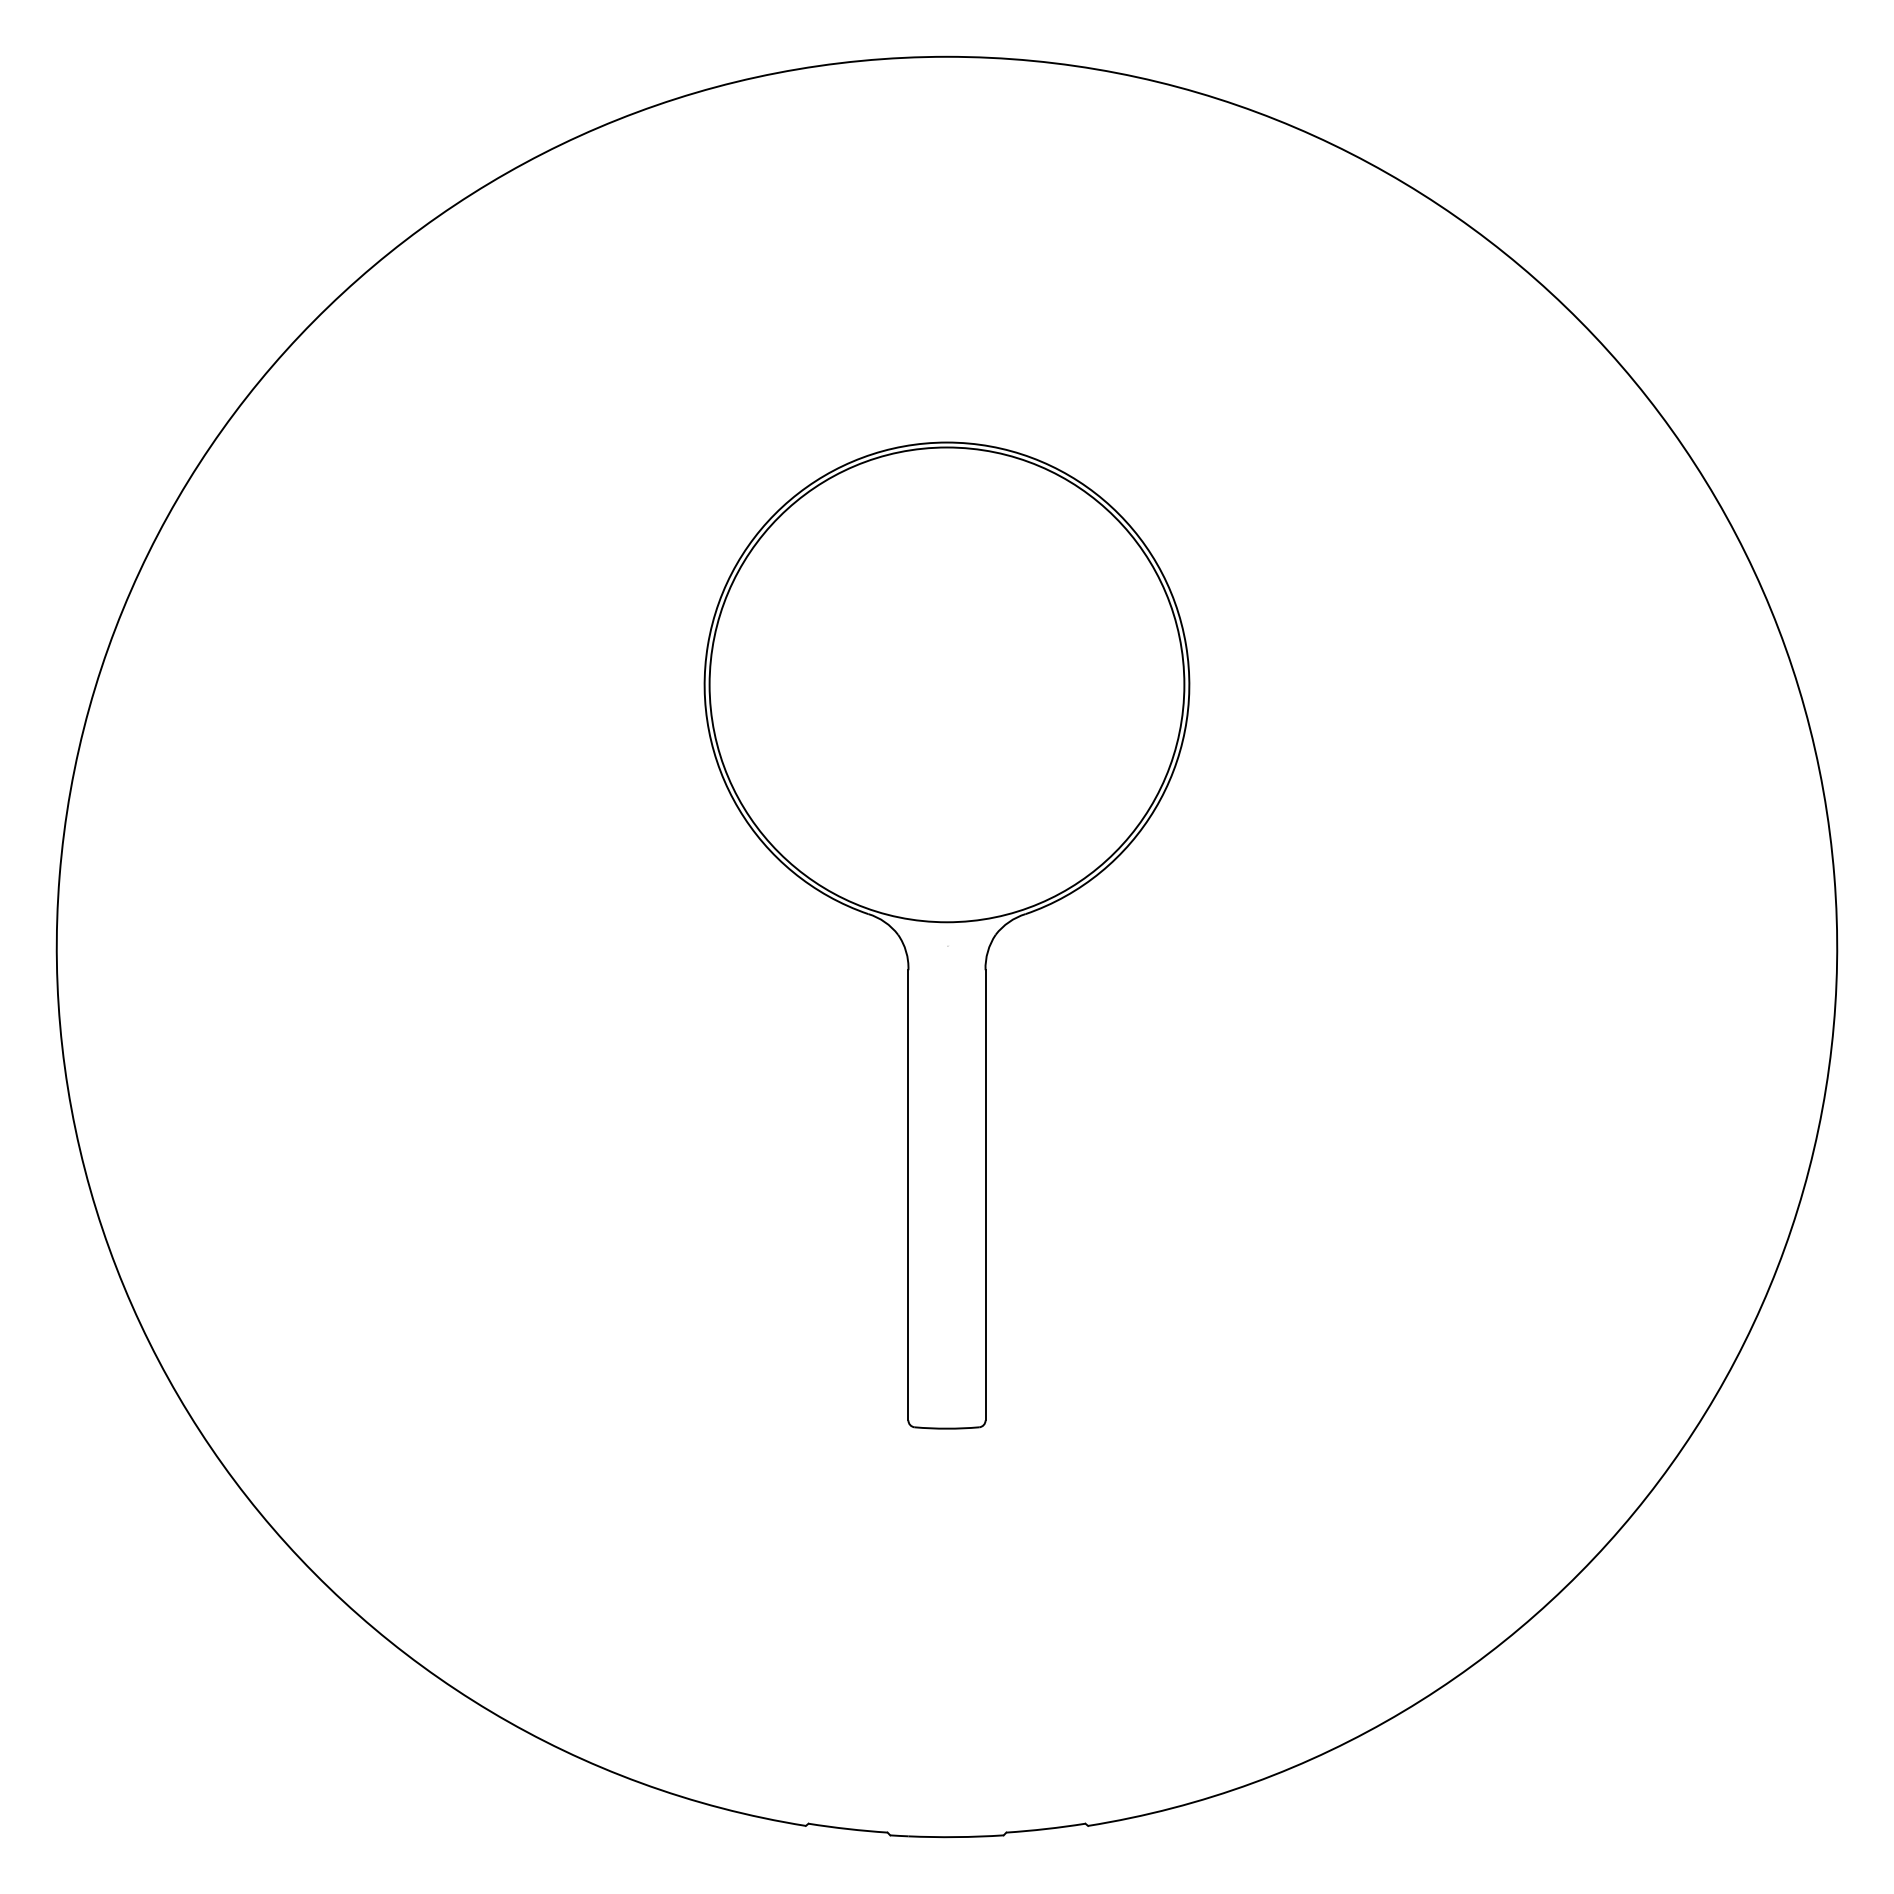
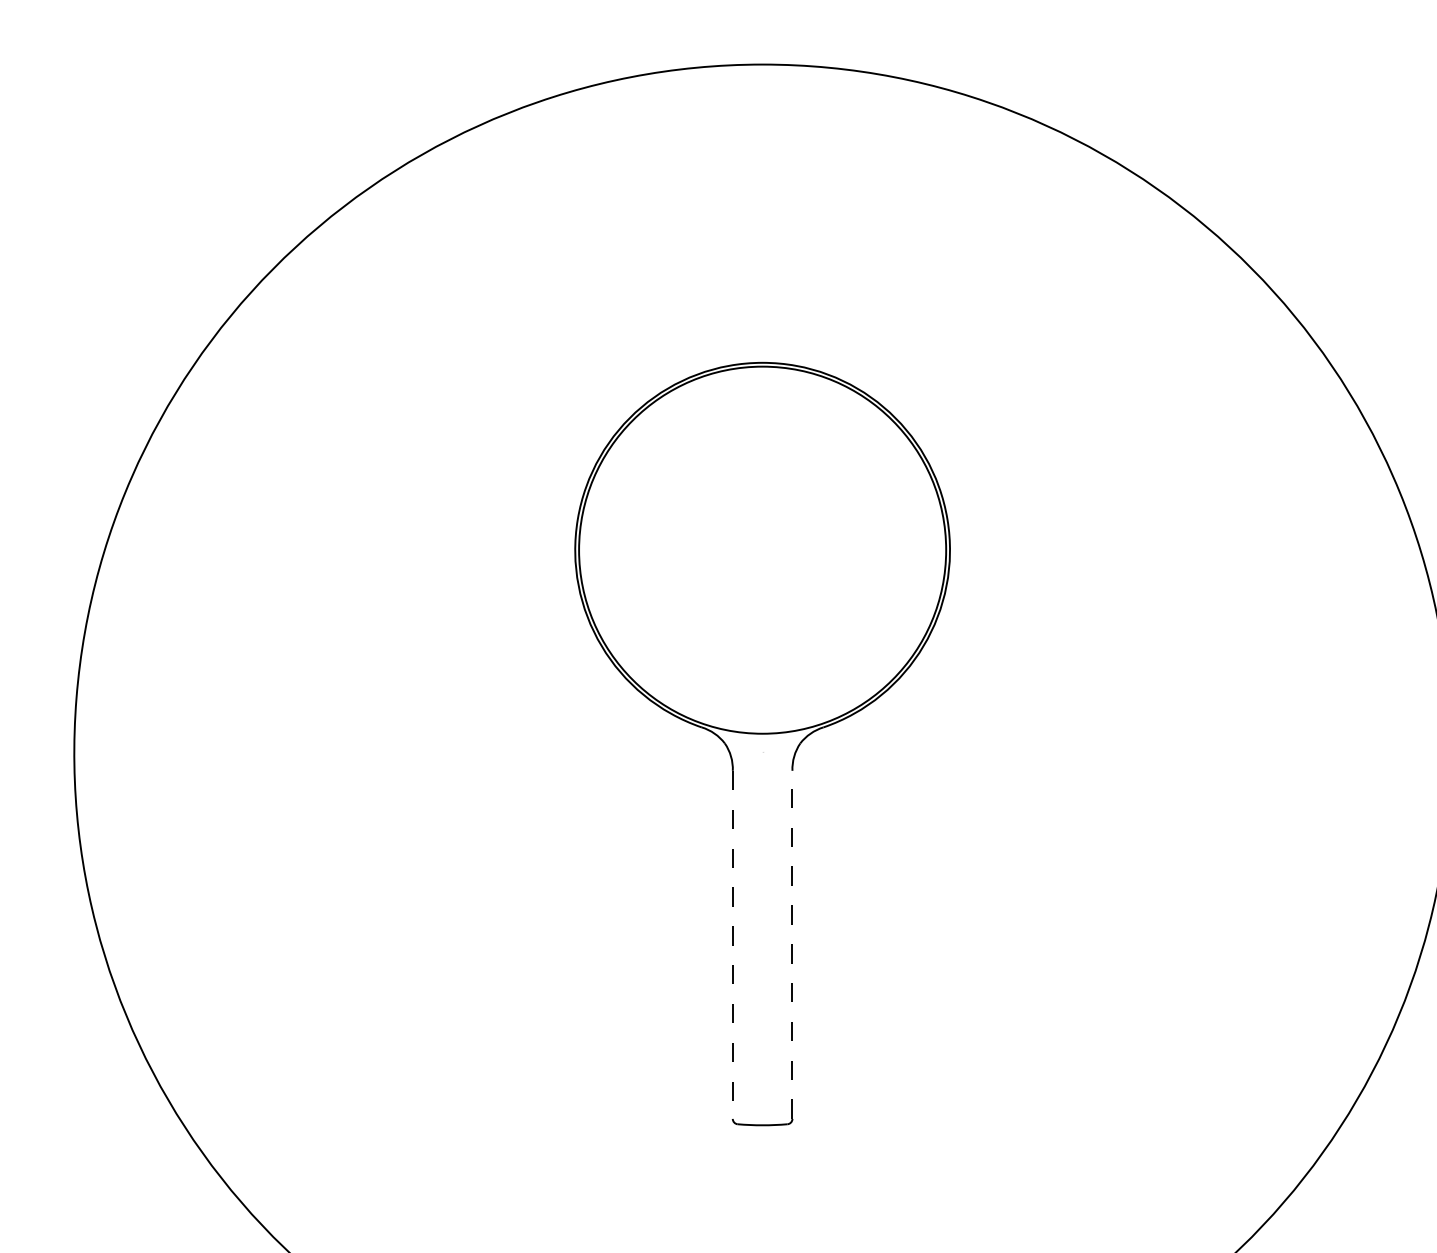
line: (985, 1194) -> (792, 944), solid -> dashed
line: (908, 1195) -> (732, 945), solid -> dashed

